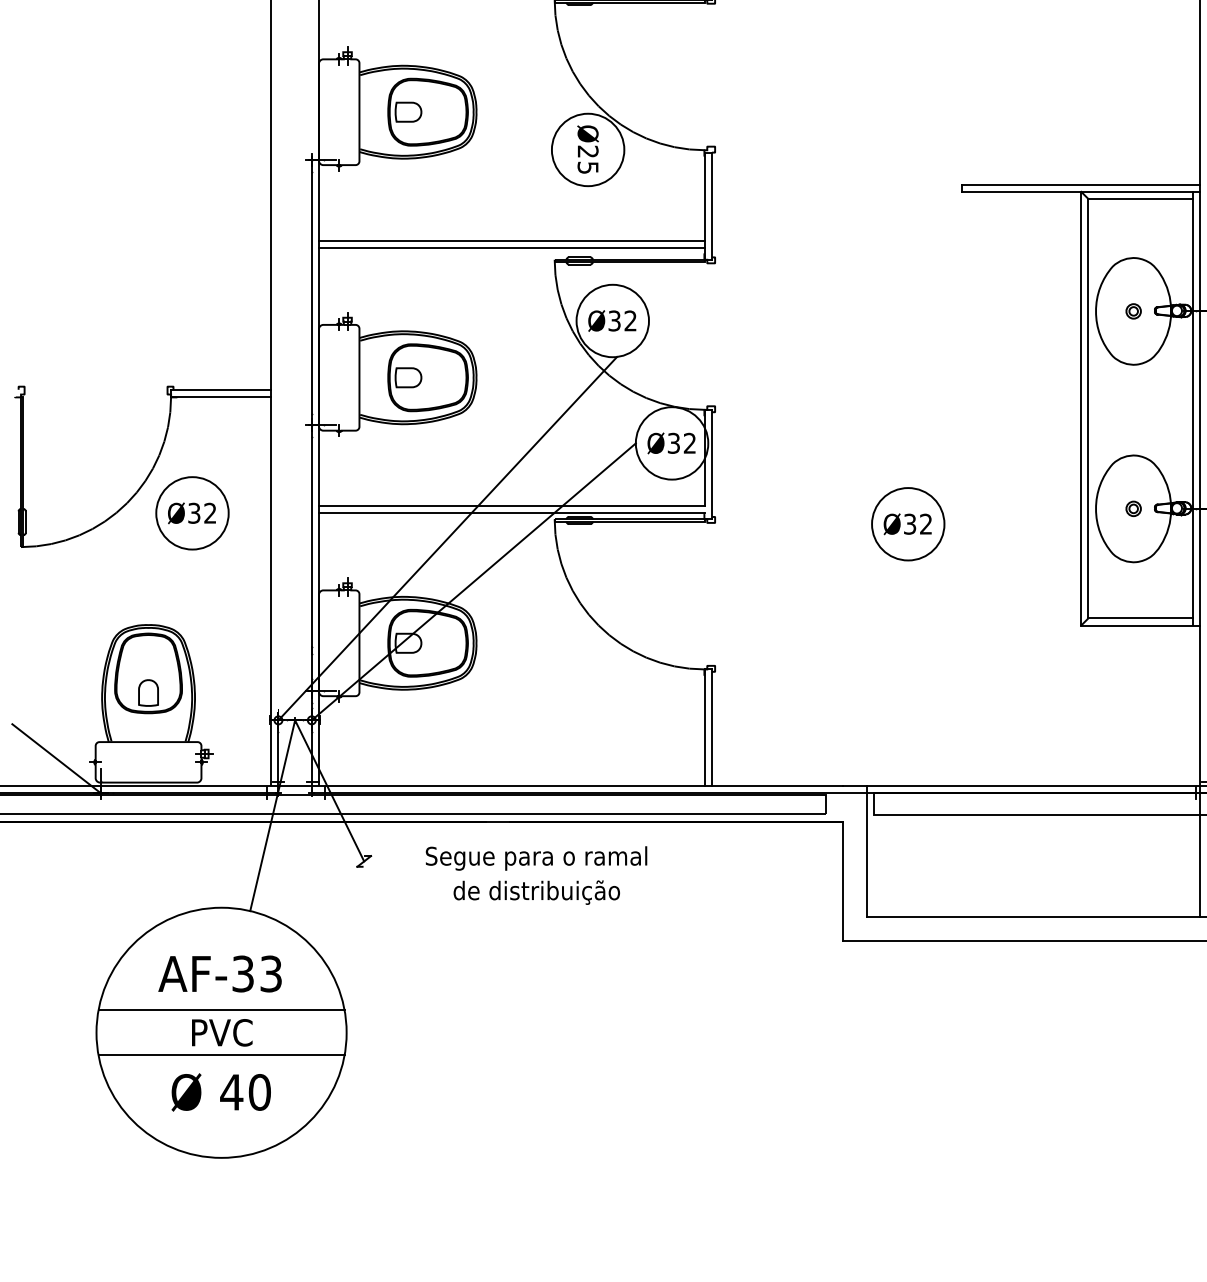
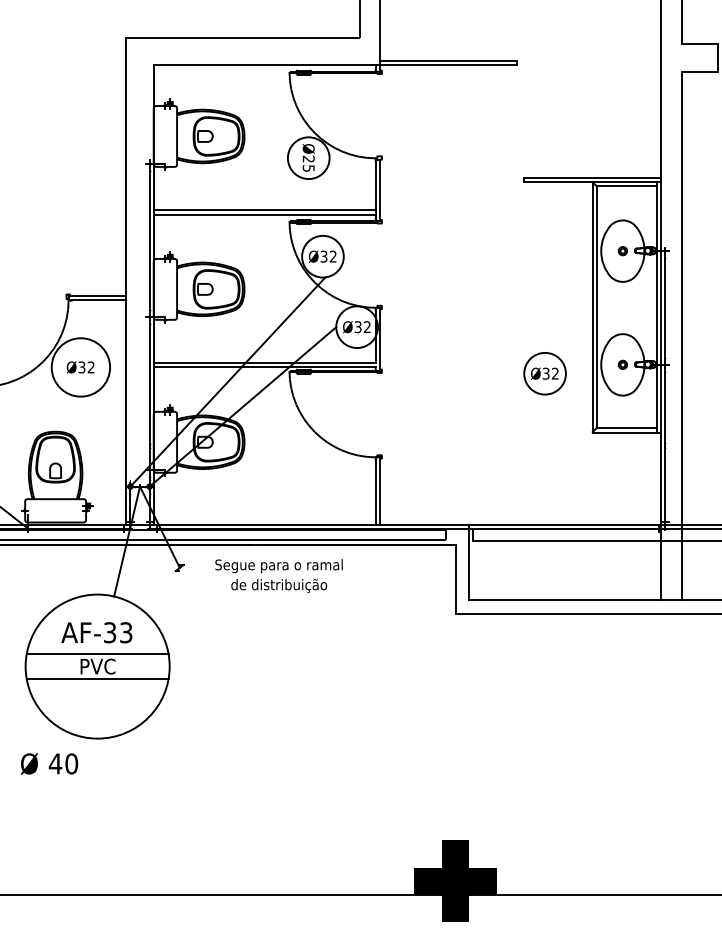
circle: (191, 513) -> (80, 367), size x1.4
part: (907, 523) -> (544, 373), moved
text: (221, 1091) -> (49, 763), moved

